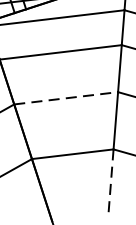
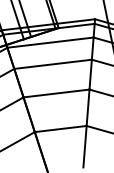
line: (67, 98) -> (57, 93), dashed -> solid
line: (111, 181) -> (85, 146), dashed -> solid

